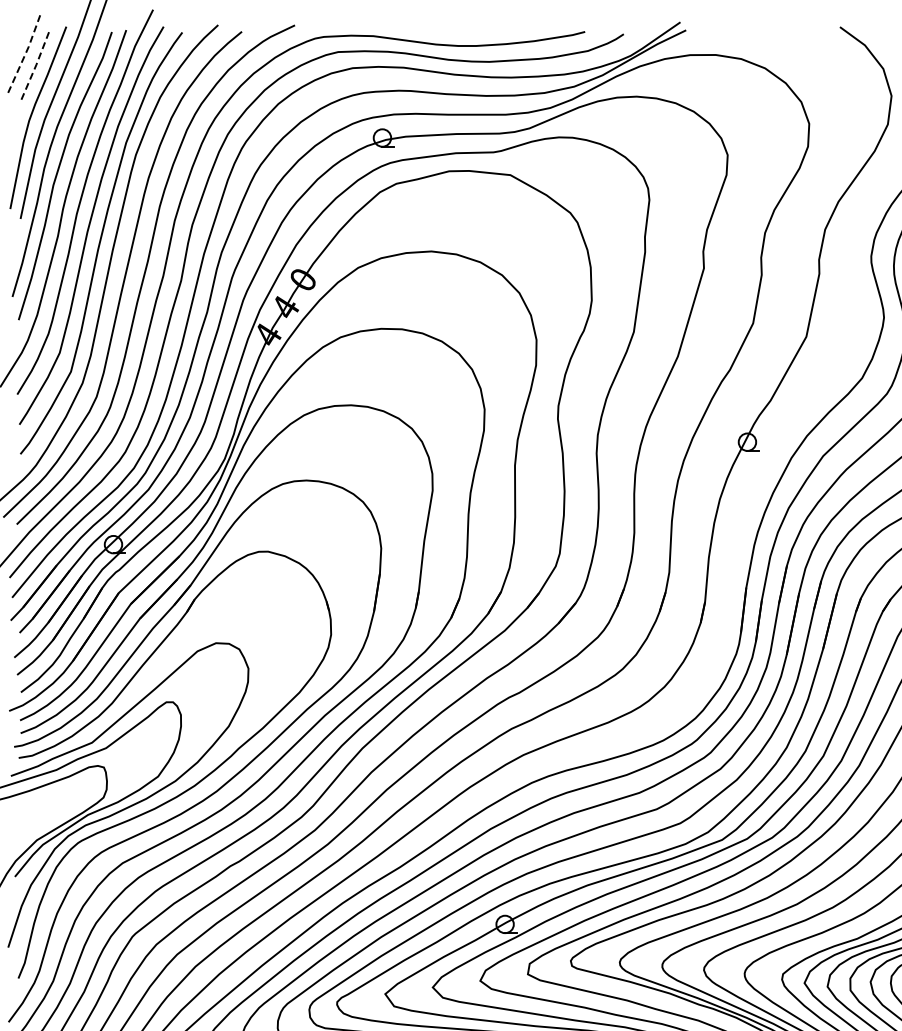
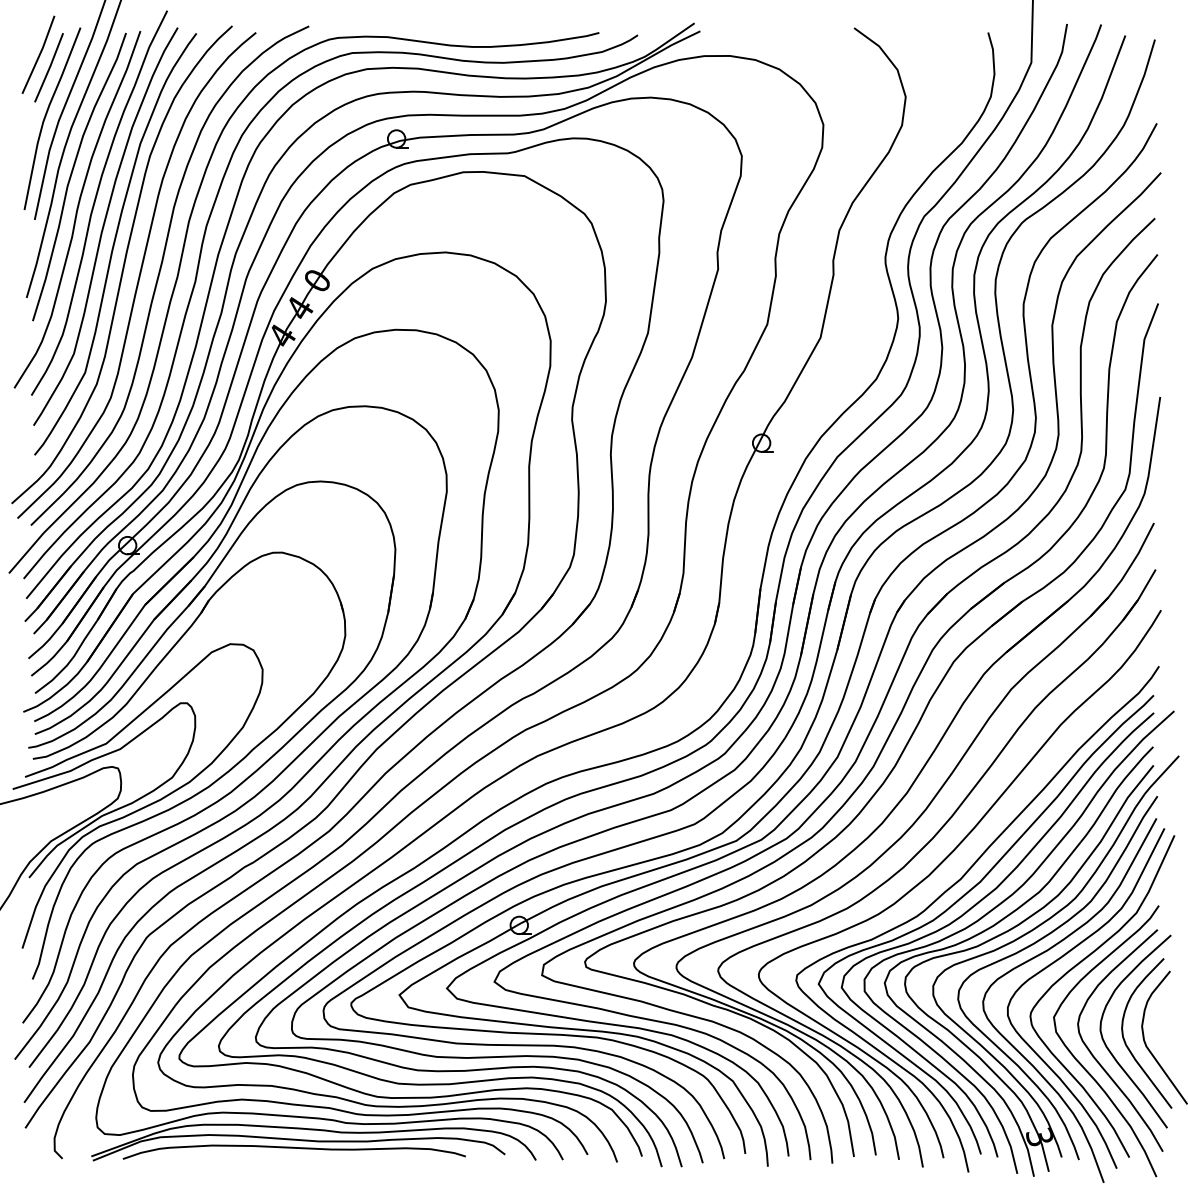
line: (26, 53) -> (40, 54), dashed -> solid
line: (35, 66) -> (49, 67), dashed -> solid

